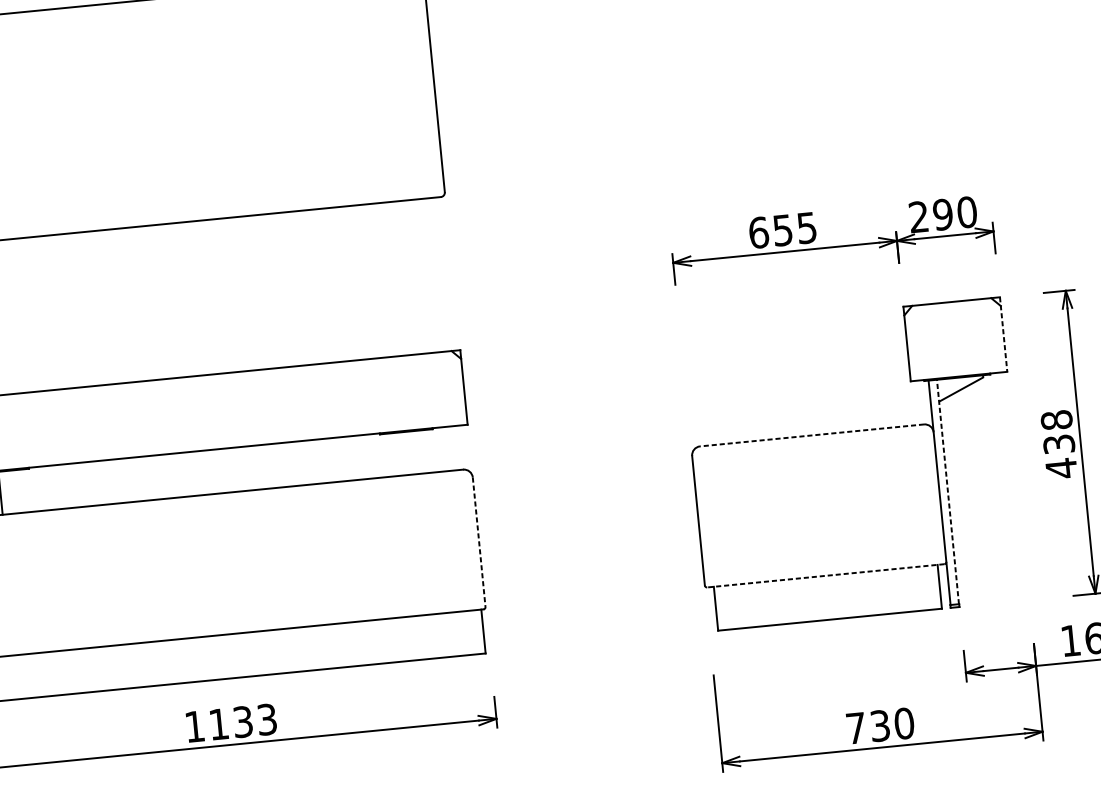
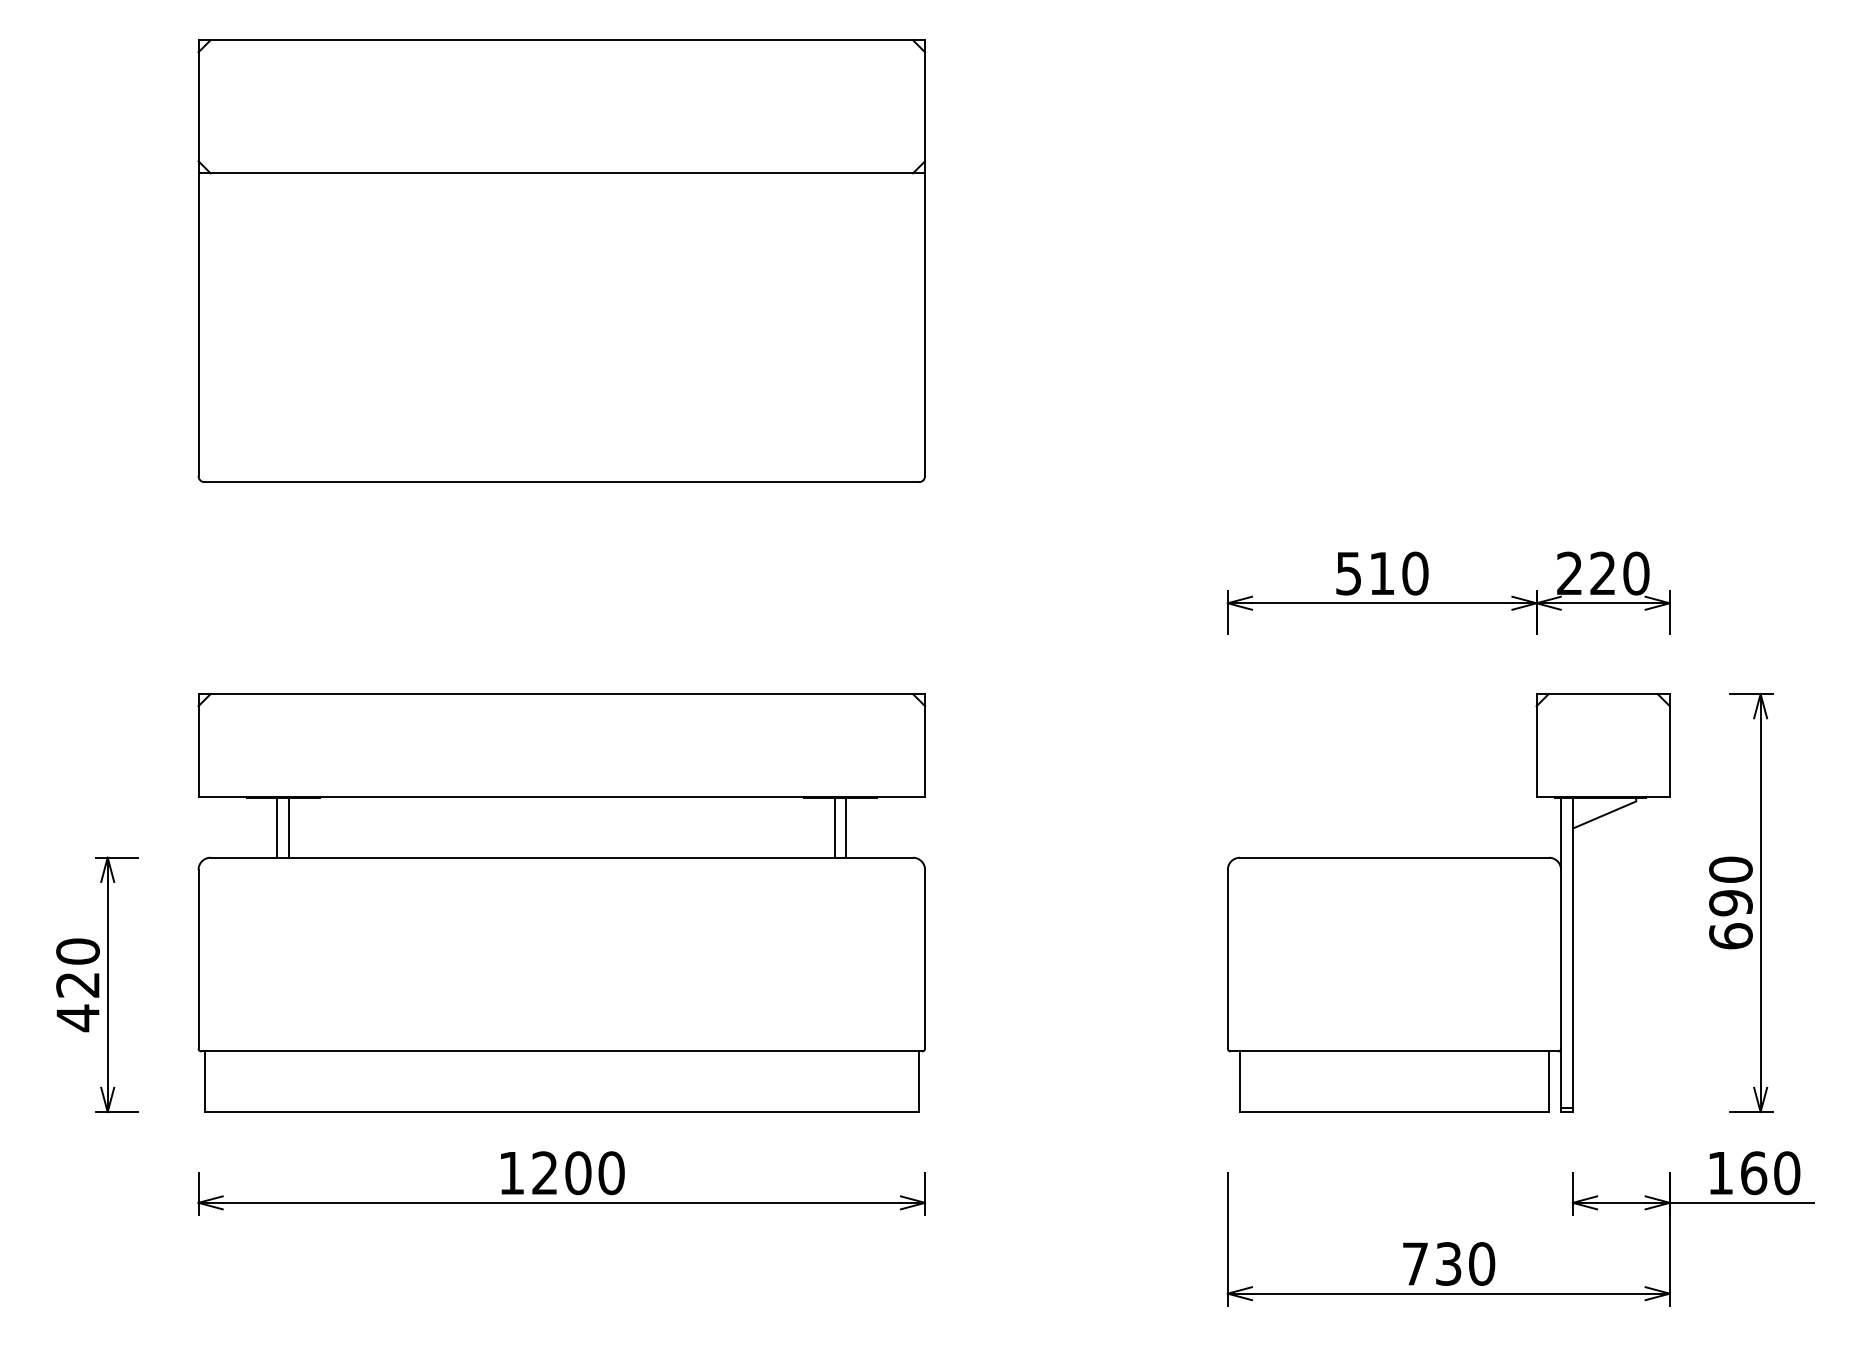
text: (943, 214) -> (1603, 573), 290 -> 220
text: (783, 230) -> (1382, 573), 655 -> 510
line: (1003, 335) -> (1669, 746), dashed -> solid
line: (812, 435) -> (1394, 857), dashed -> solid
text: (1058, 444) -> (1730, 903), 438 -> 690
line: (412, 452) -> (846, 827), added
line: (404, 453) -> (834, 827), added
line: (9, 492) -> (289, 827), added
line: (947, 492) -> (1572, 953), dashed -> solid
line: (479, 542) -> (925, 959), dashed -> solid
line: (825, 575) -> (1394, 1051), dashed -> solid
text: (243, 722) -> (578, 1173), 1133 -> 1200

